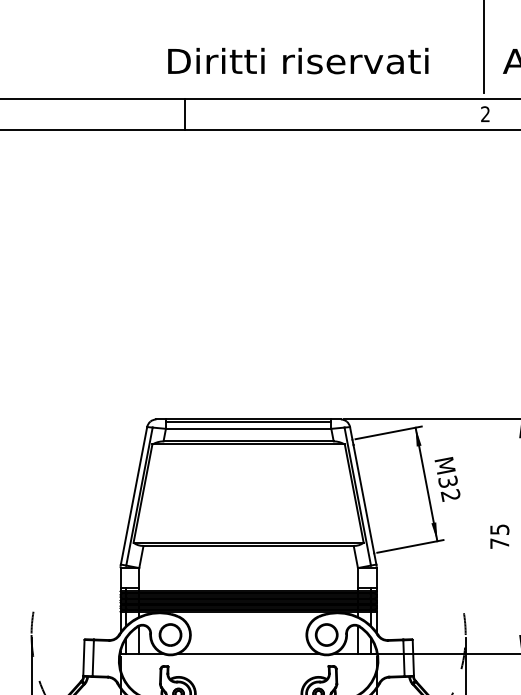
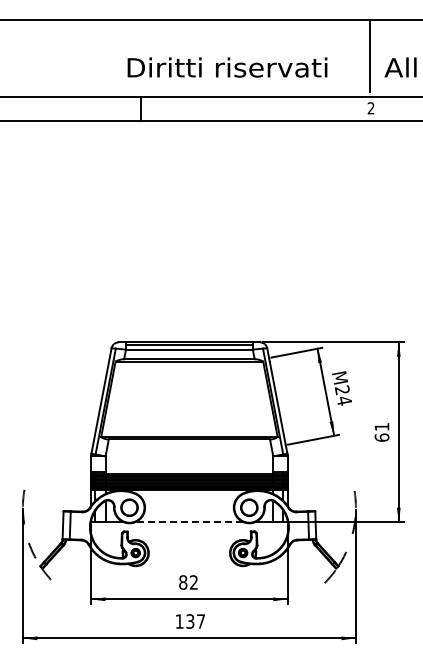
text: (448, 488) -> (342, 395), M32 -> M24
text: (499, 536) -> (381, 432), 75 -> 61
line: (248, 654) -> (189, 522), solid -> dashed

